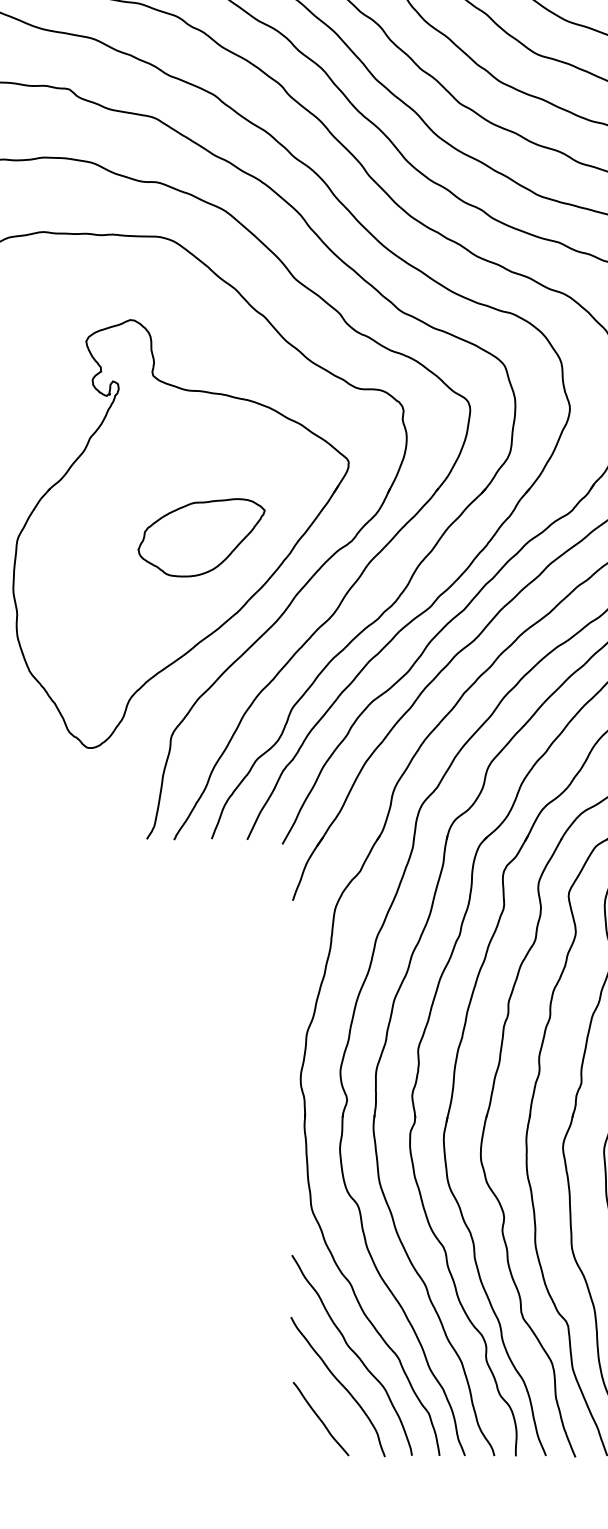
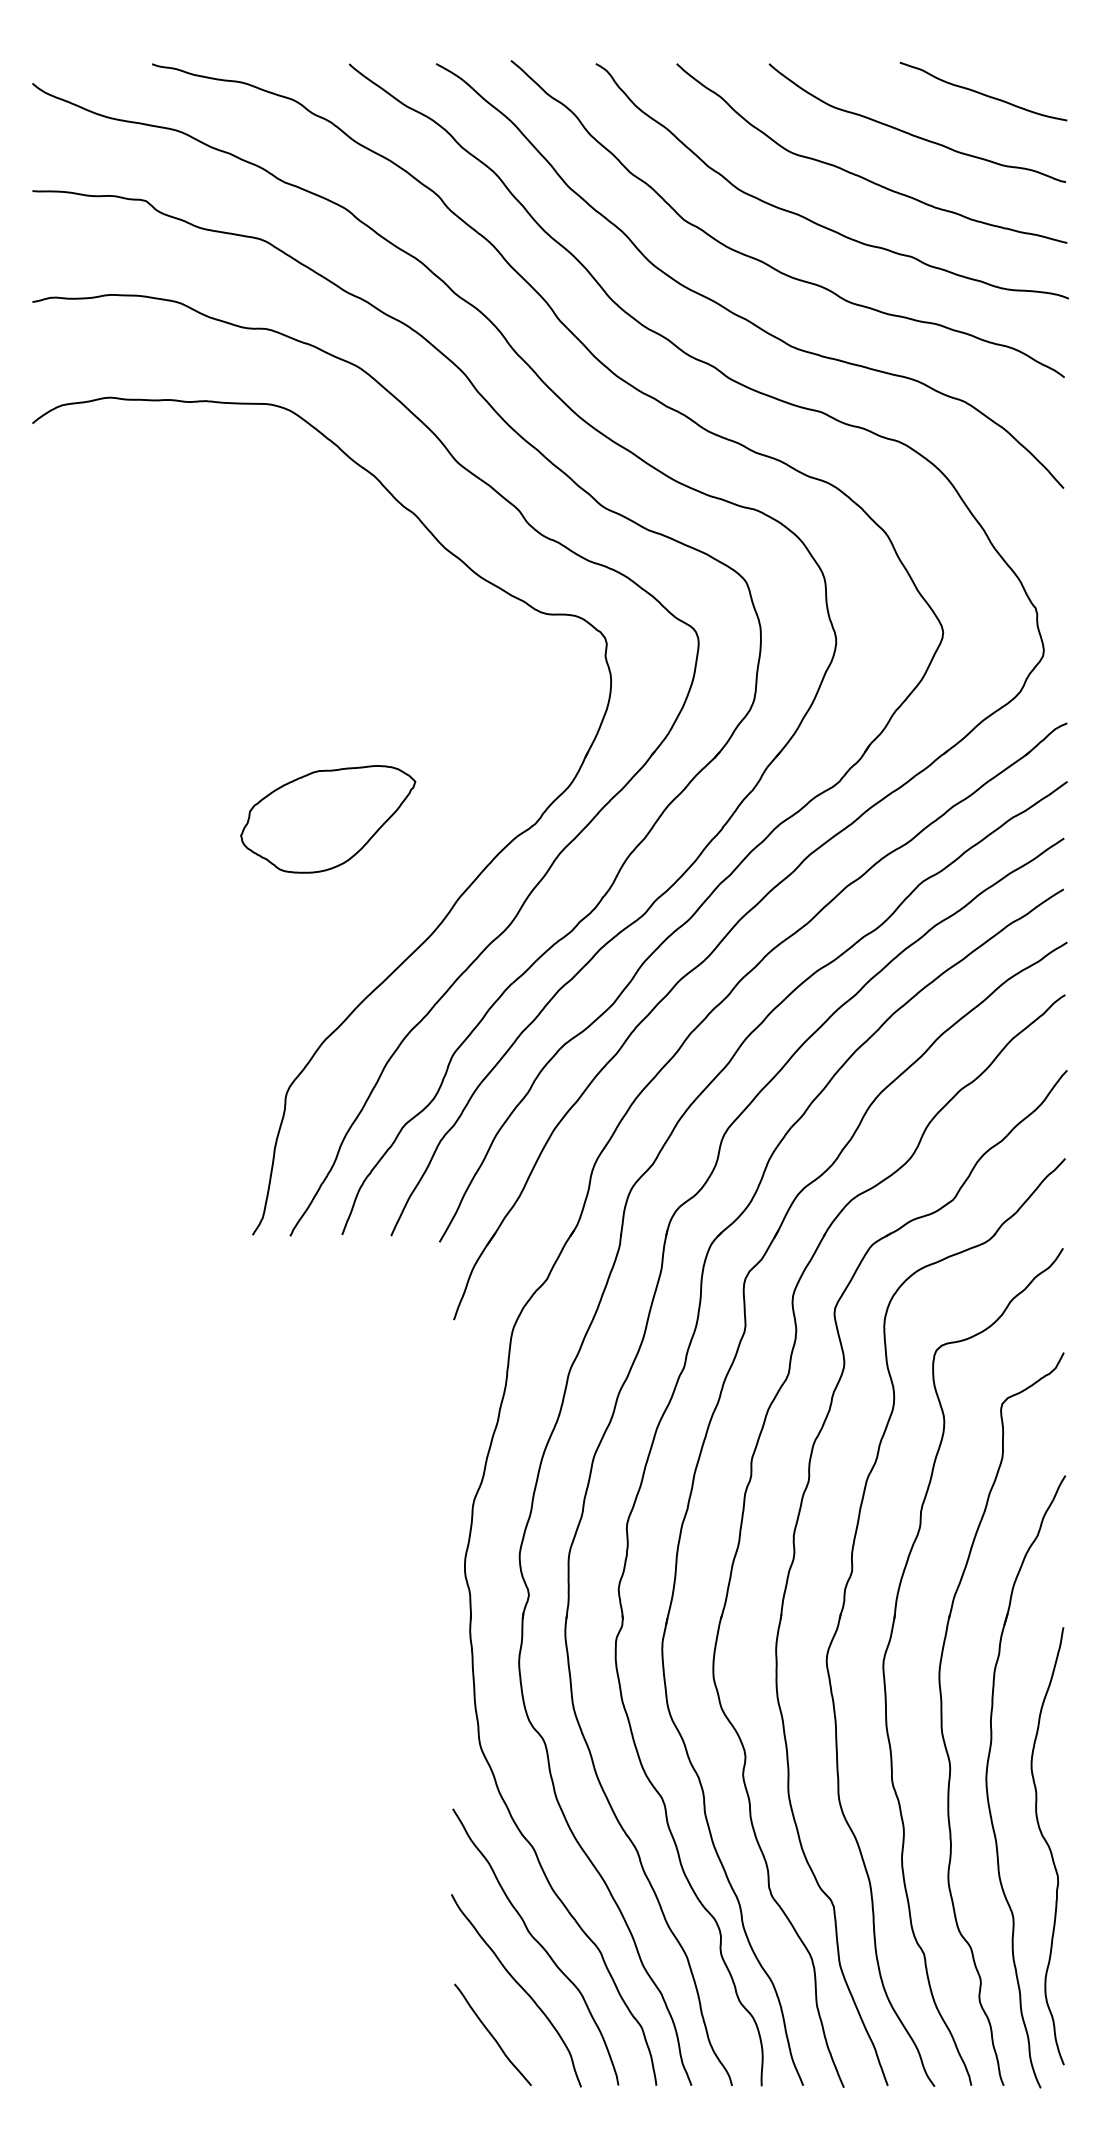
part: (180, 534) -> (299, 814), removed

